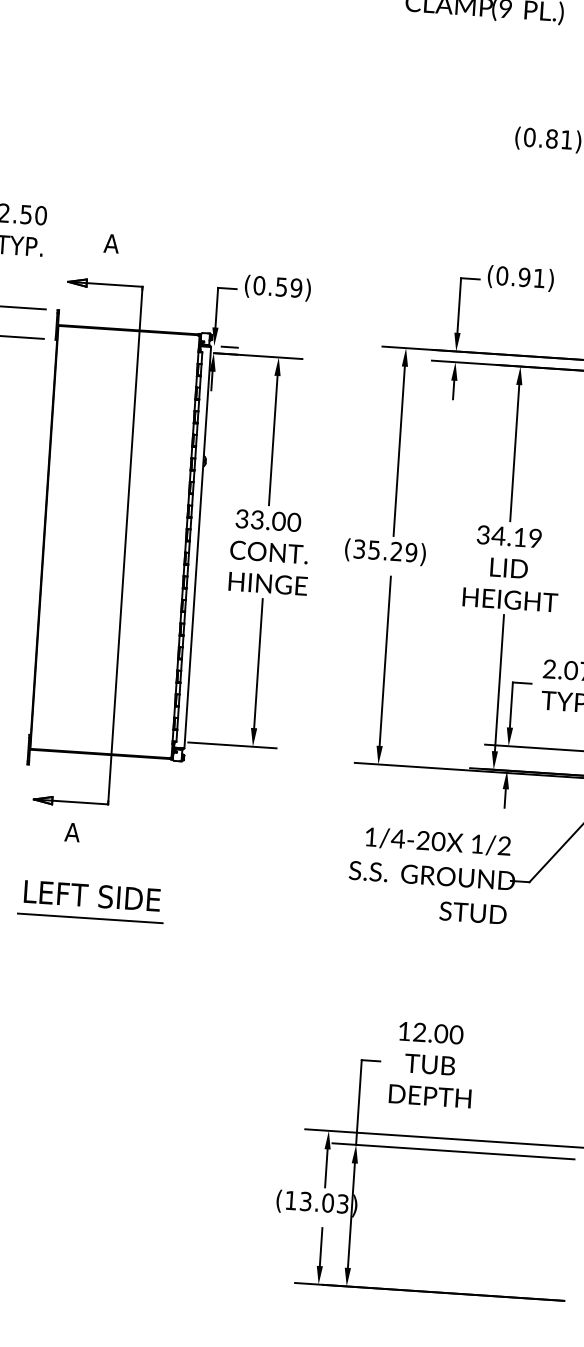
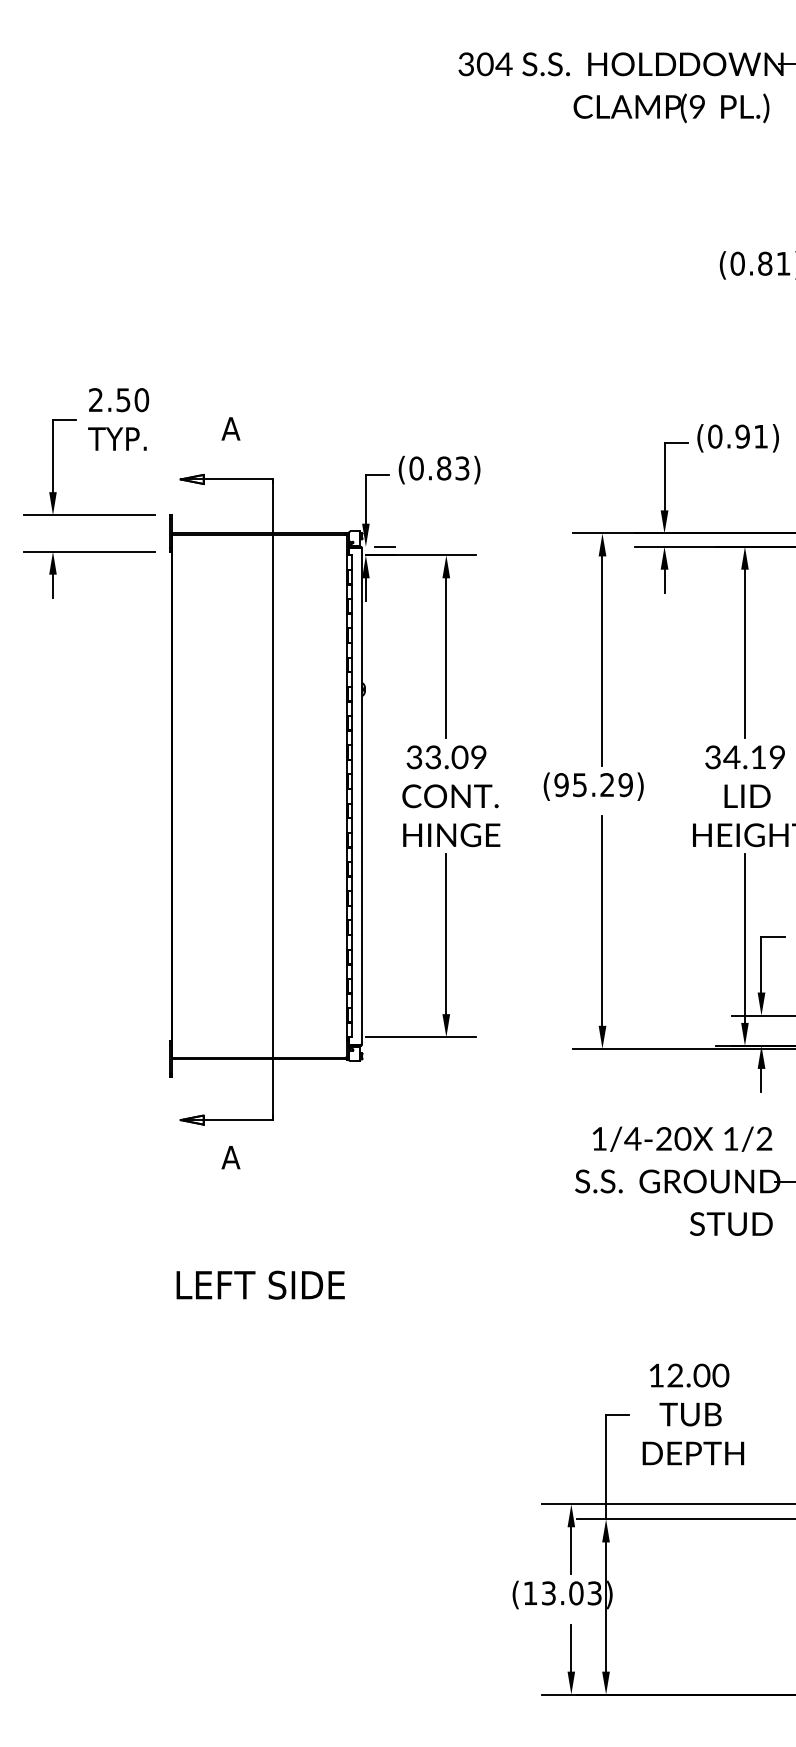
text: (289, 287) -> (453, 468), (0.59) -> (0.83)
text: (293, 522) -> (478, 757), 33.00 -> 33.09
text: (359, 548) -> (561, 784), (35.29) -> (95.29)
text: (92, 895) -> (260, 1284), moved
line: (89, 918) -> (259, 1262), removed

